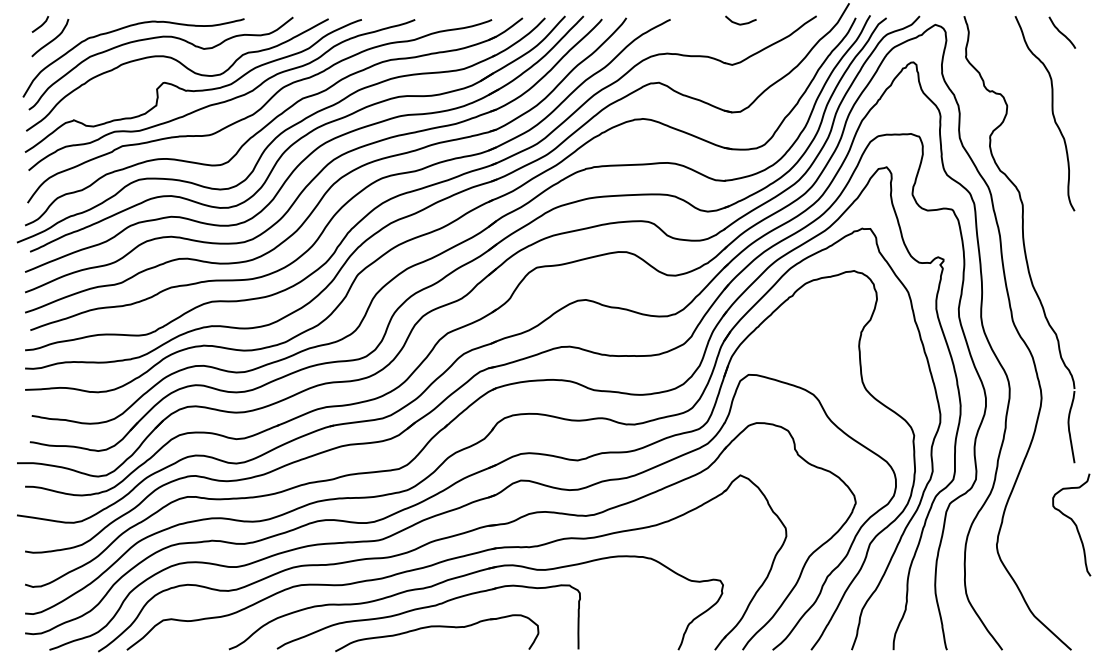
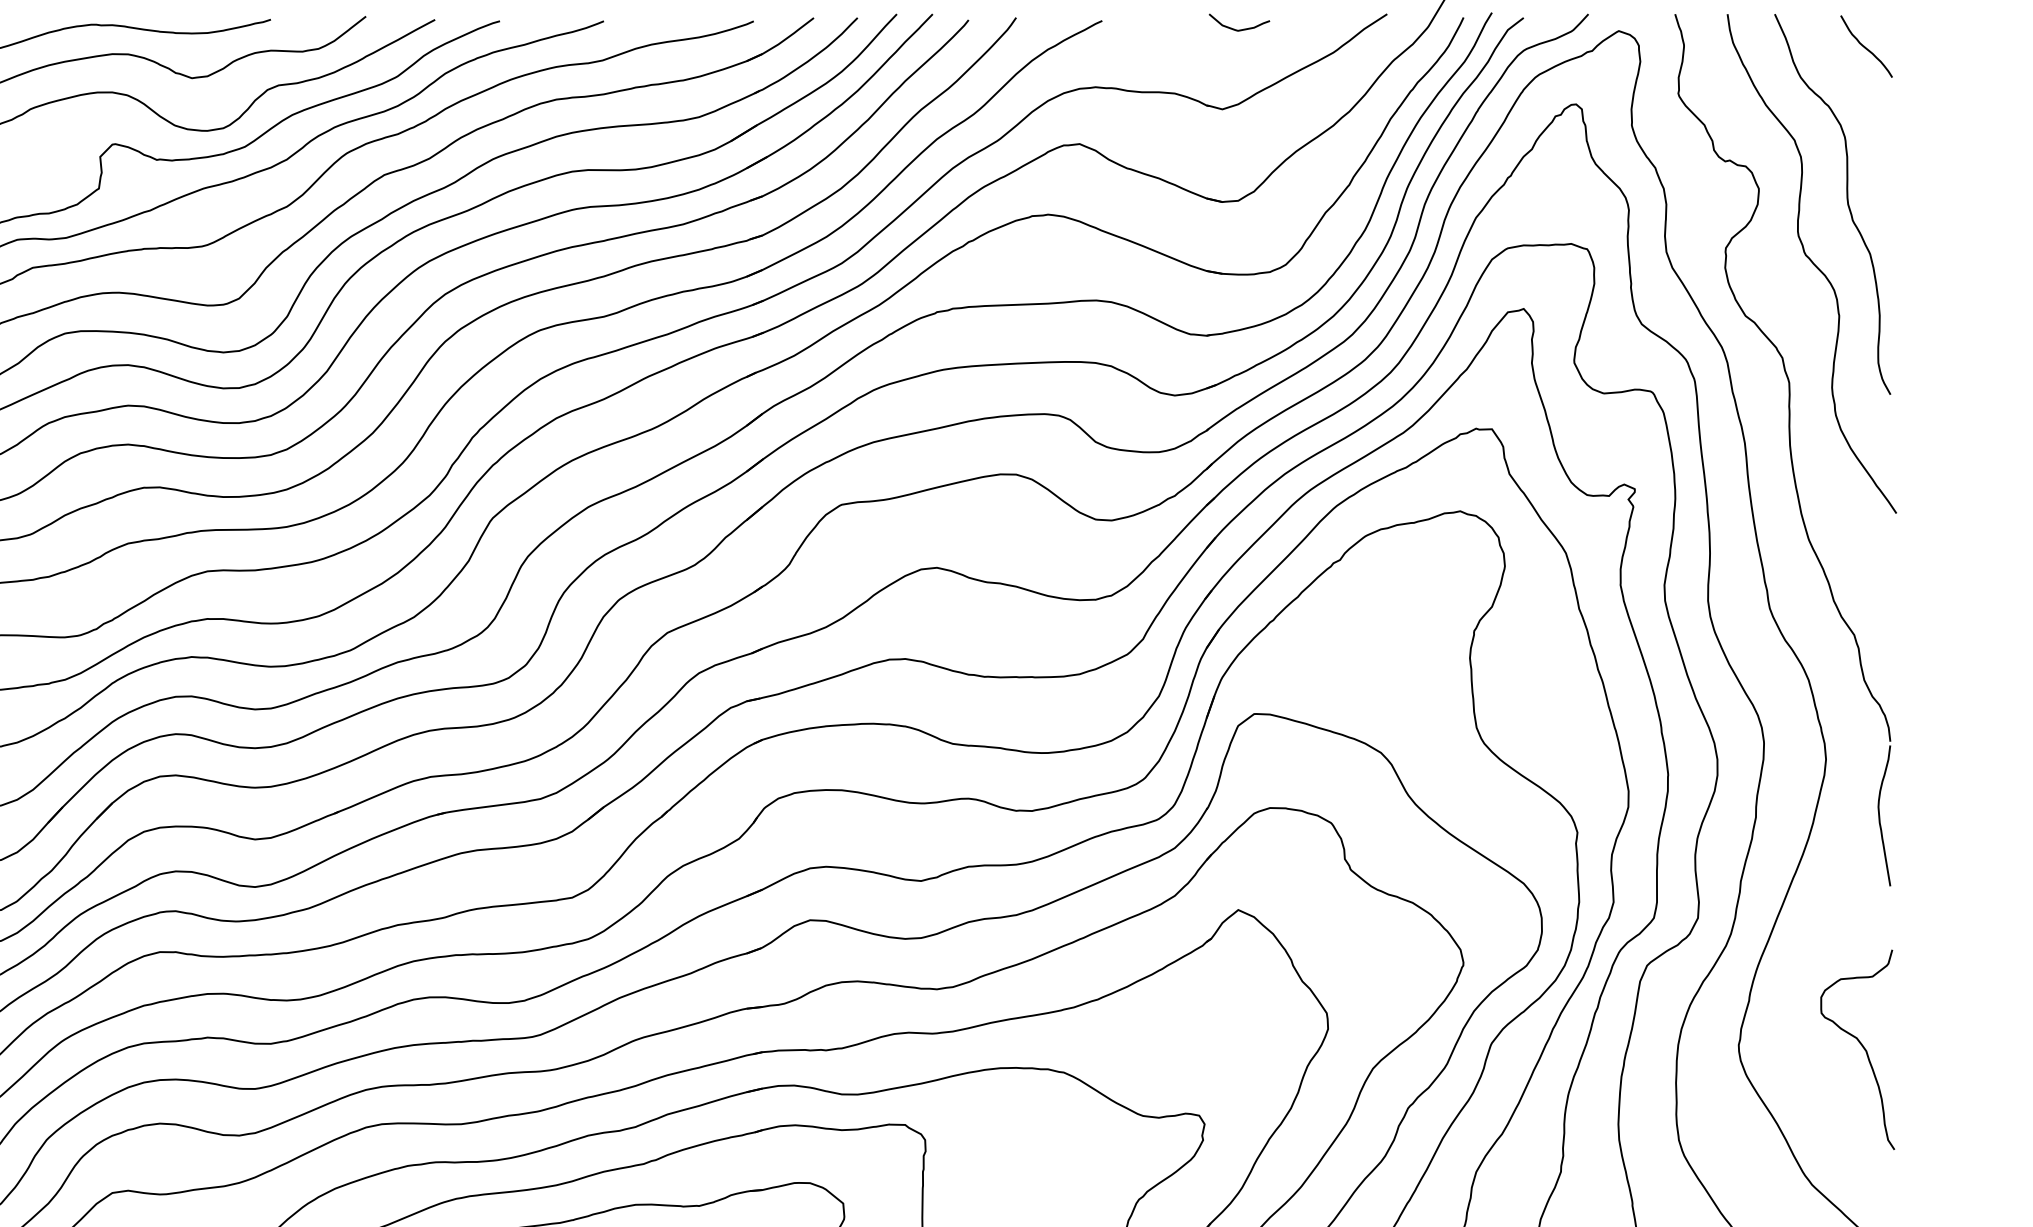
curve: (1034, 144) -> (1812, 264), added
curve: (1072, 522) -> (1859, 1044), moved

